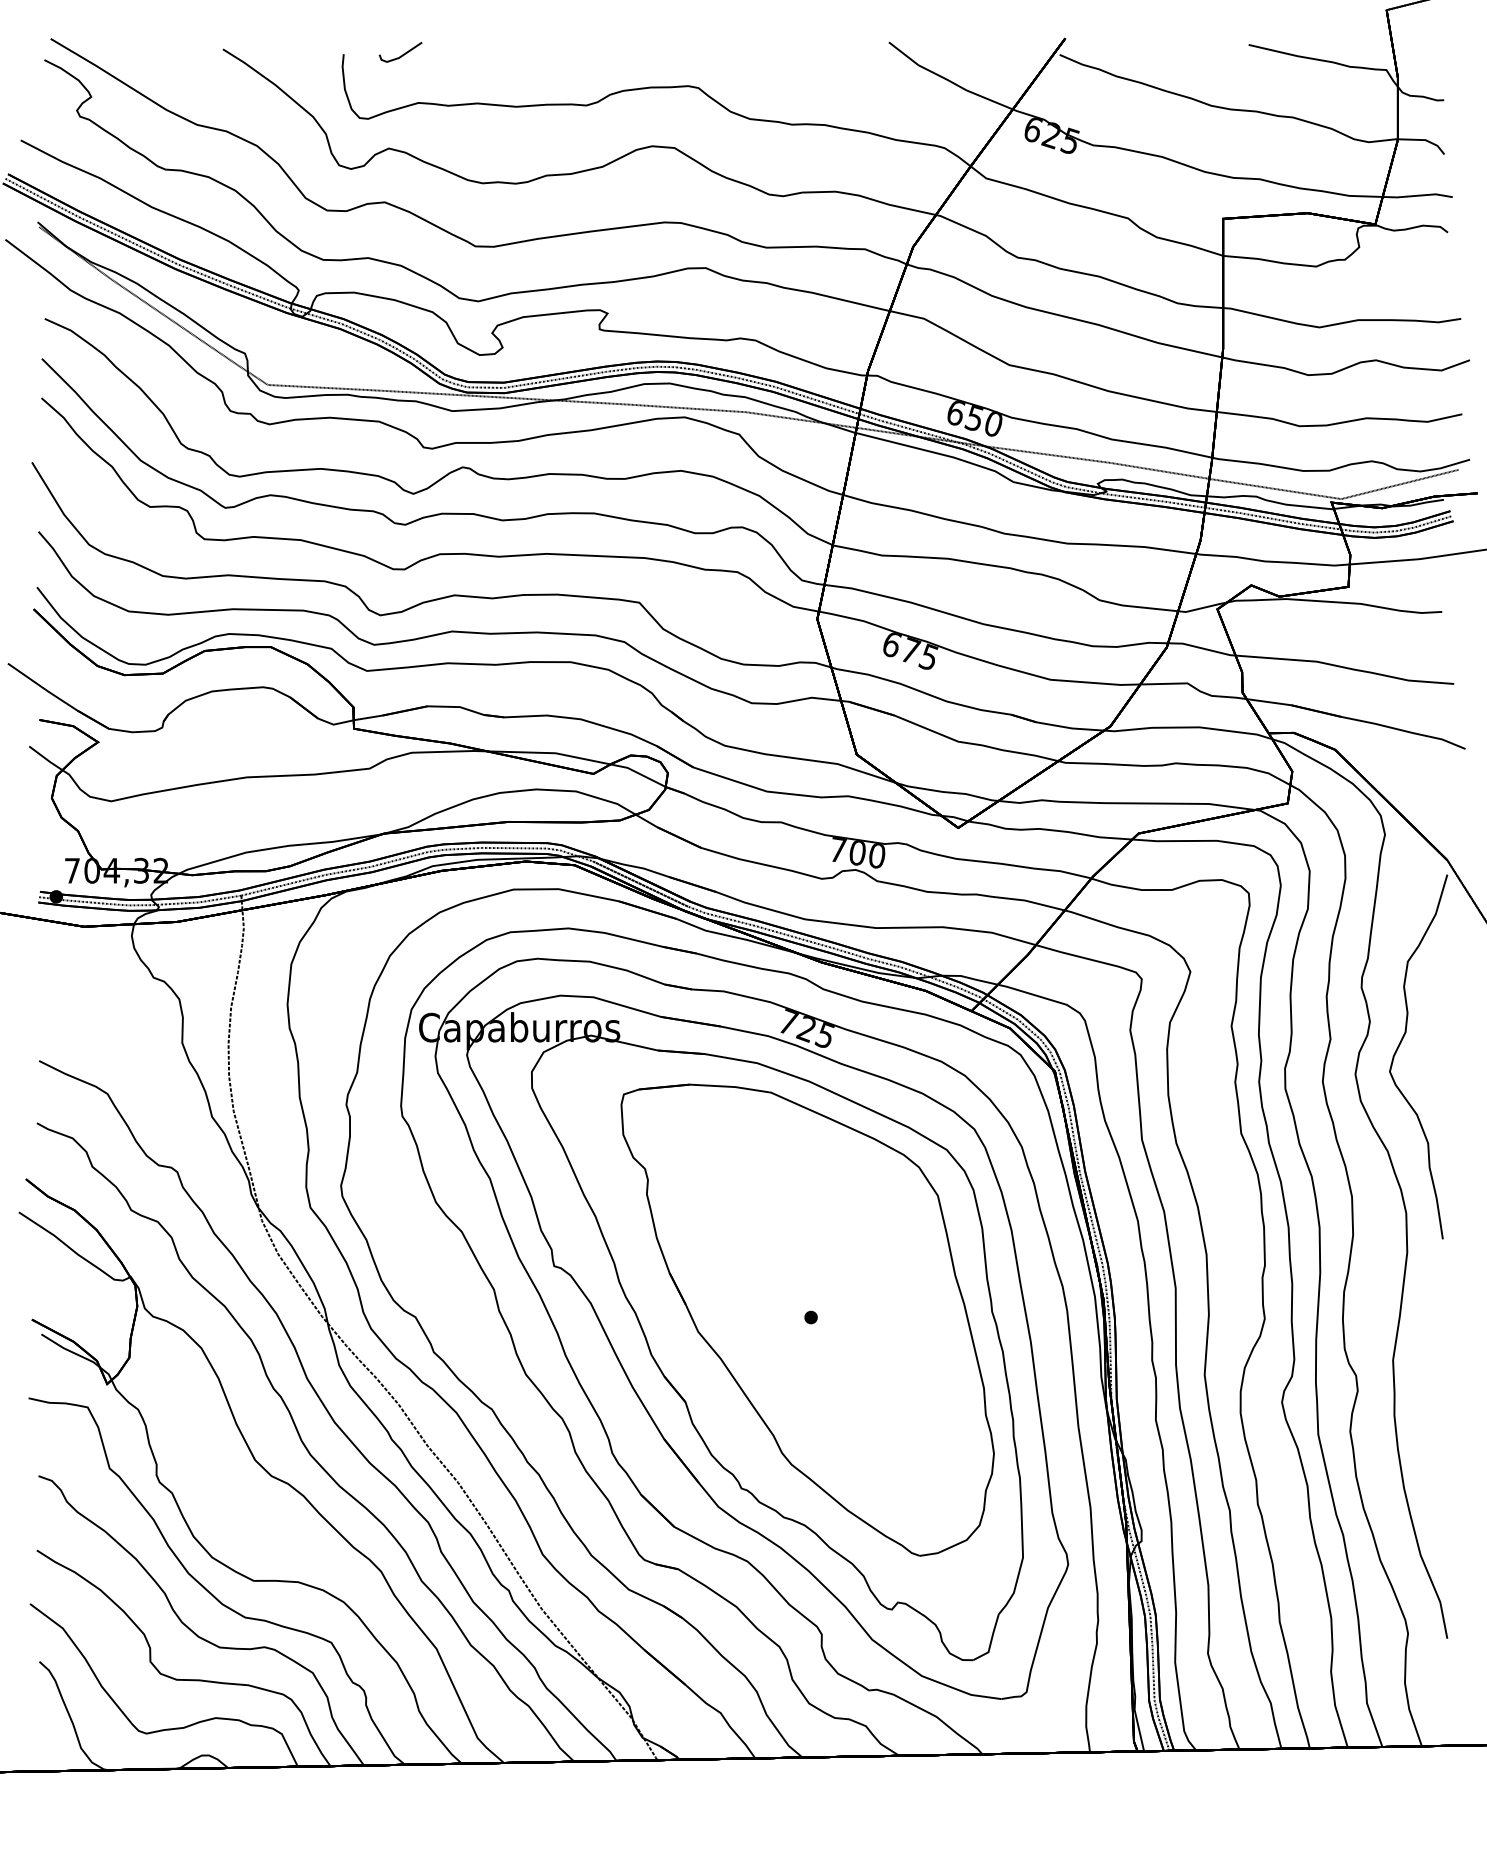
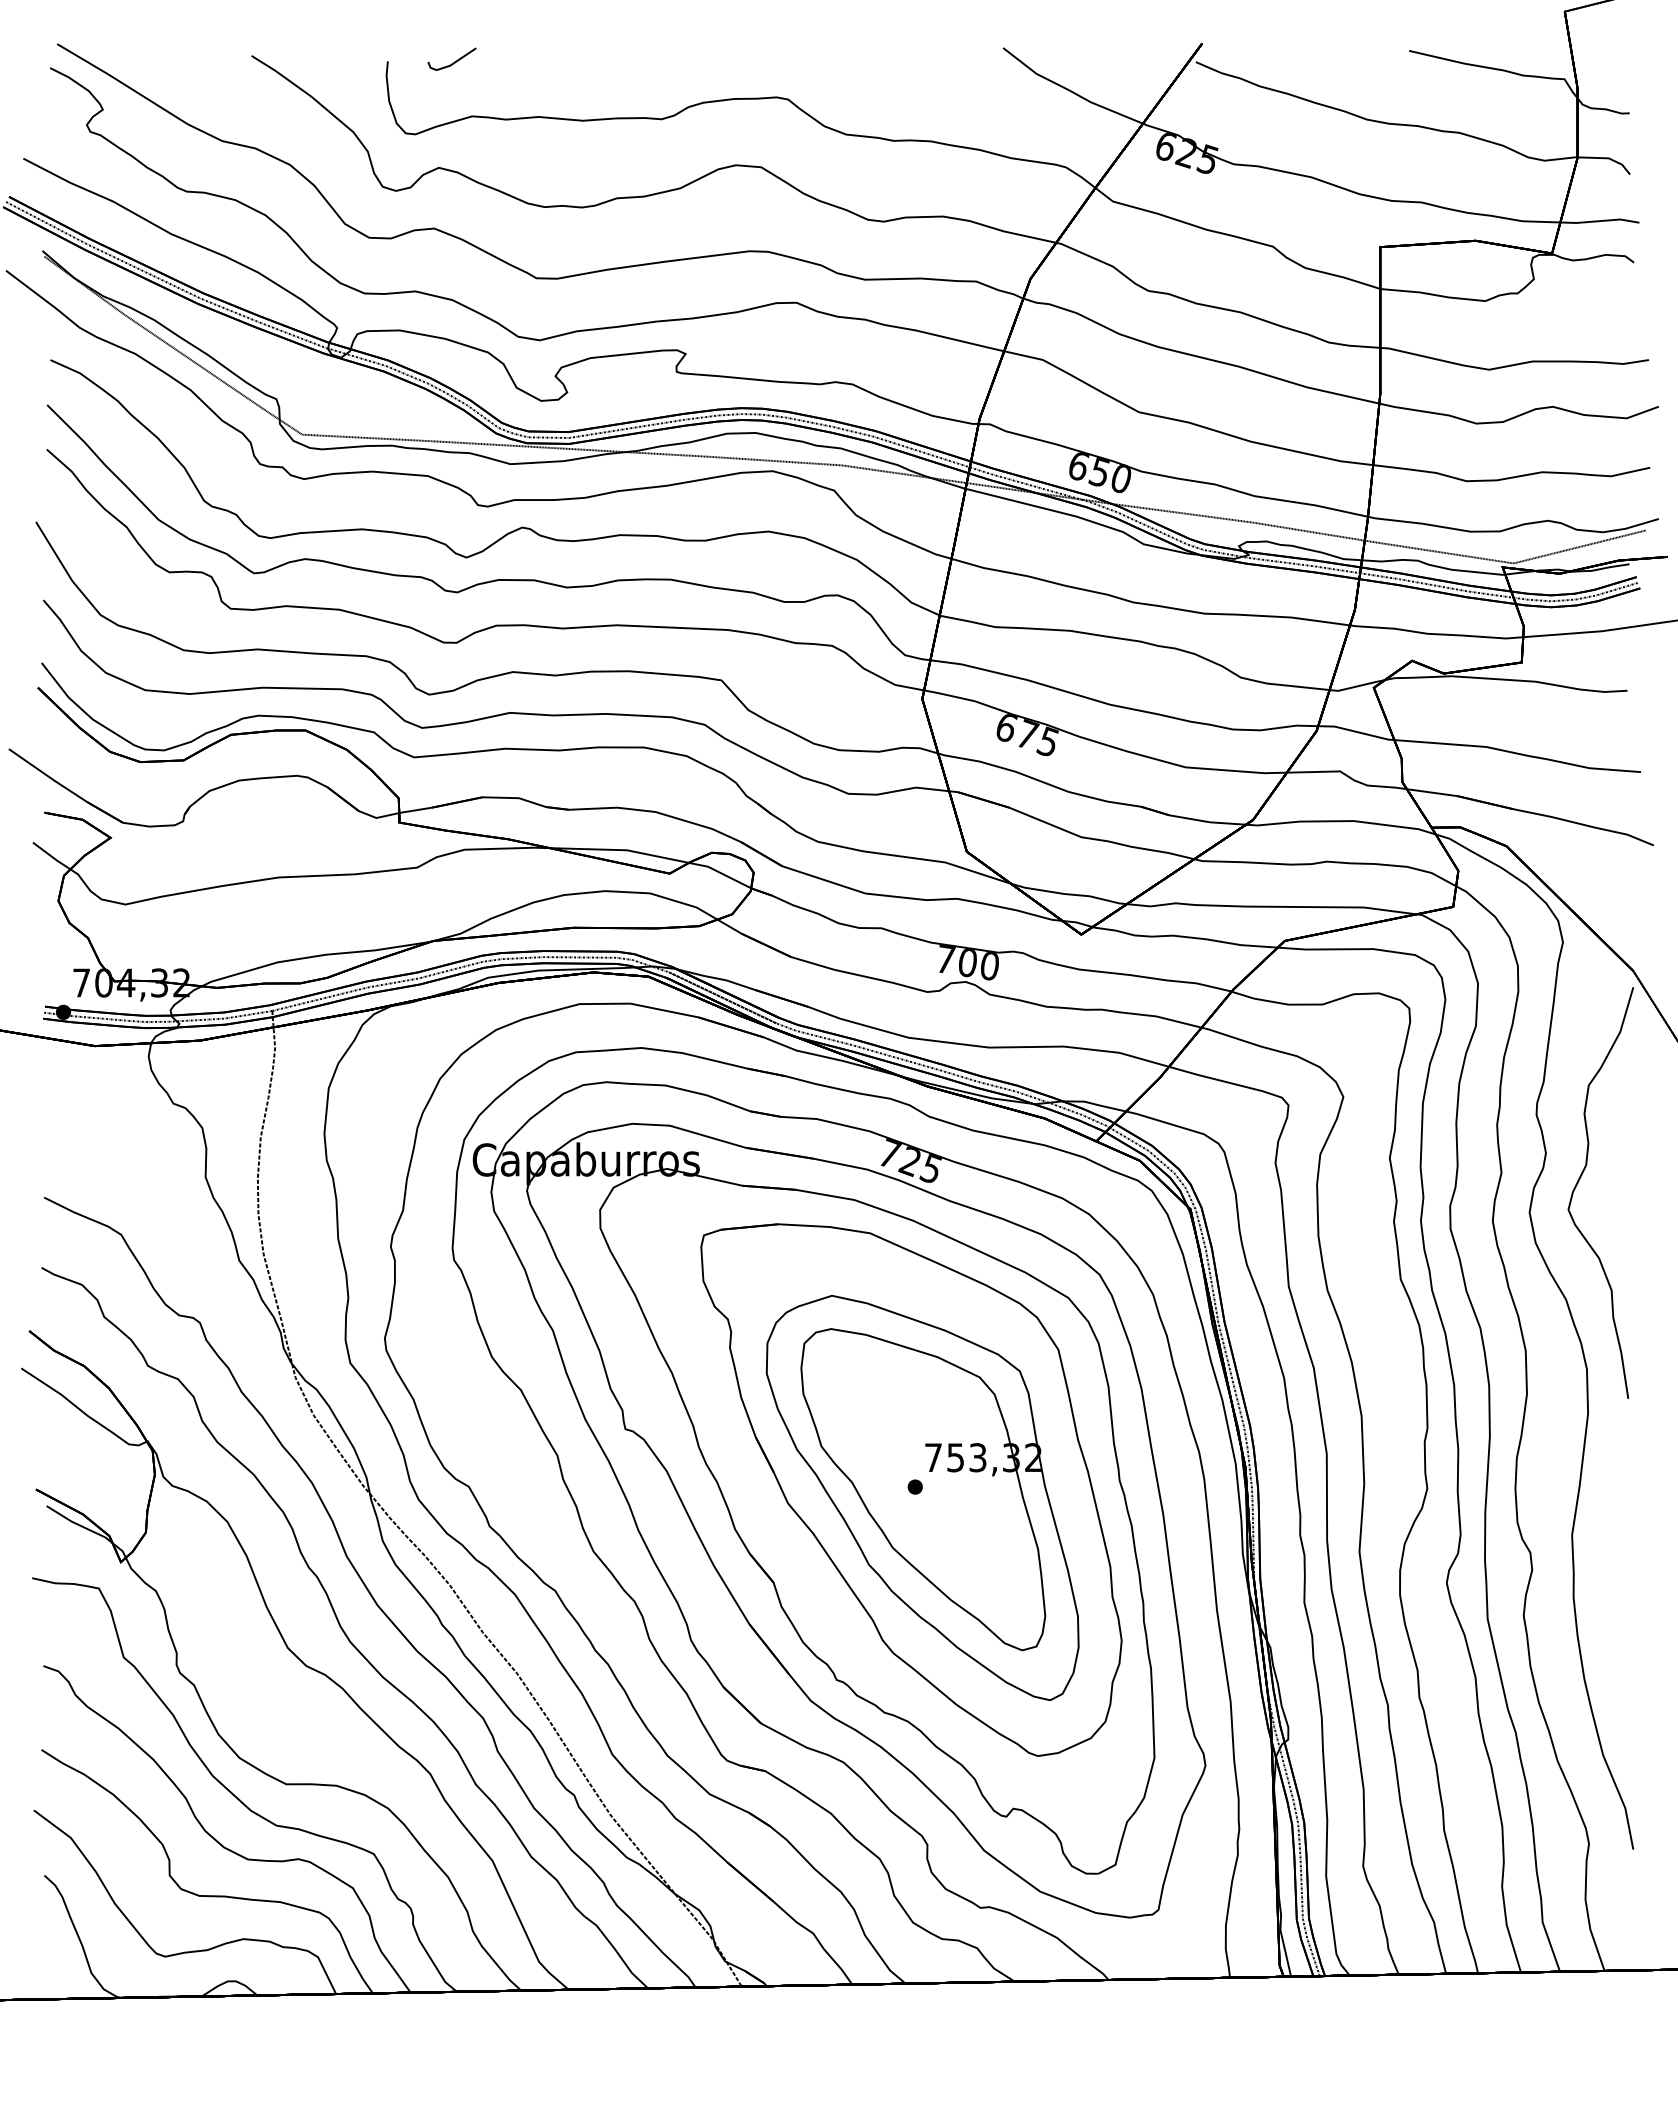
part: (817, 1326) -> (922, 1497), added

